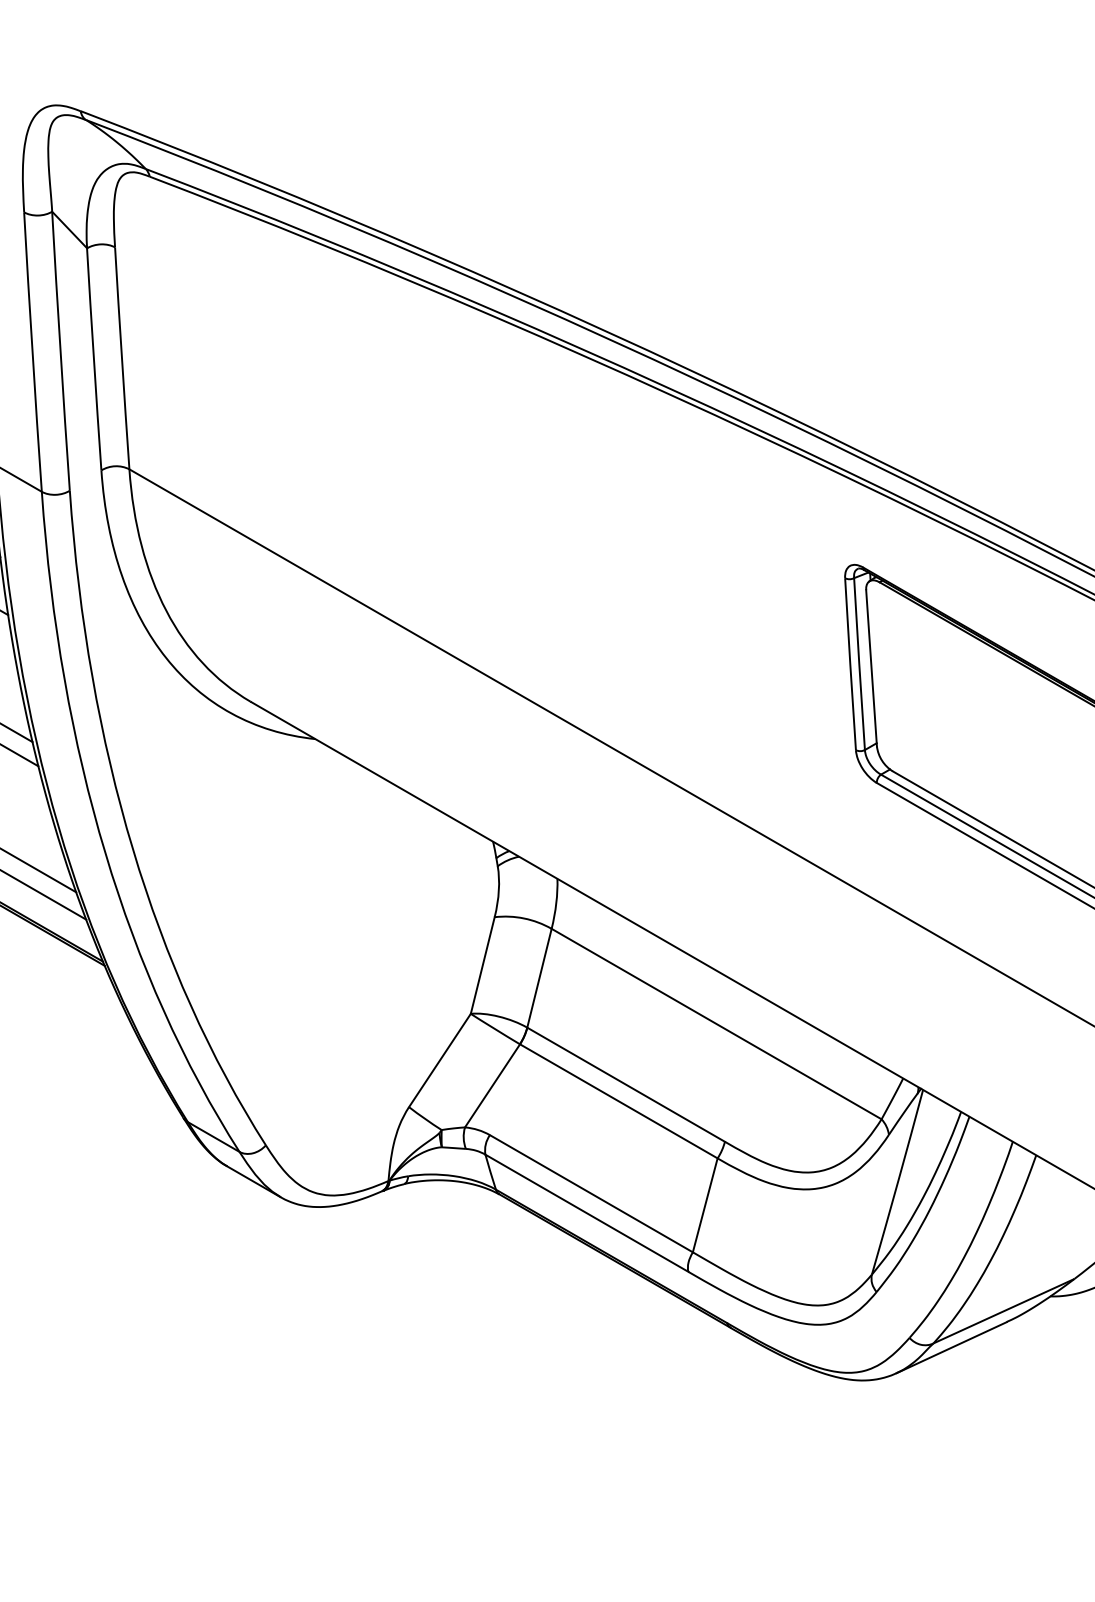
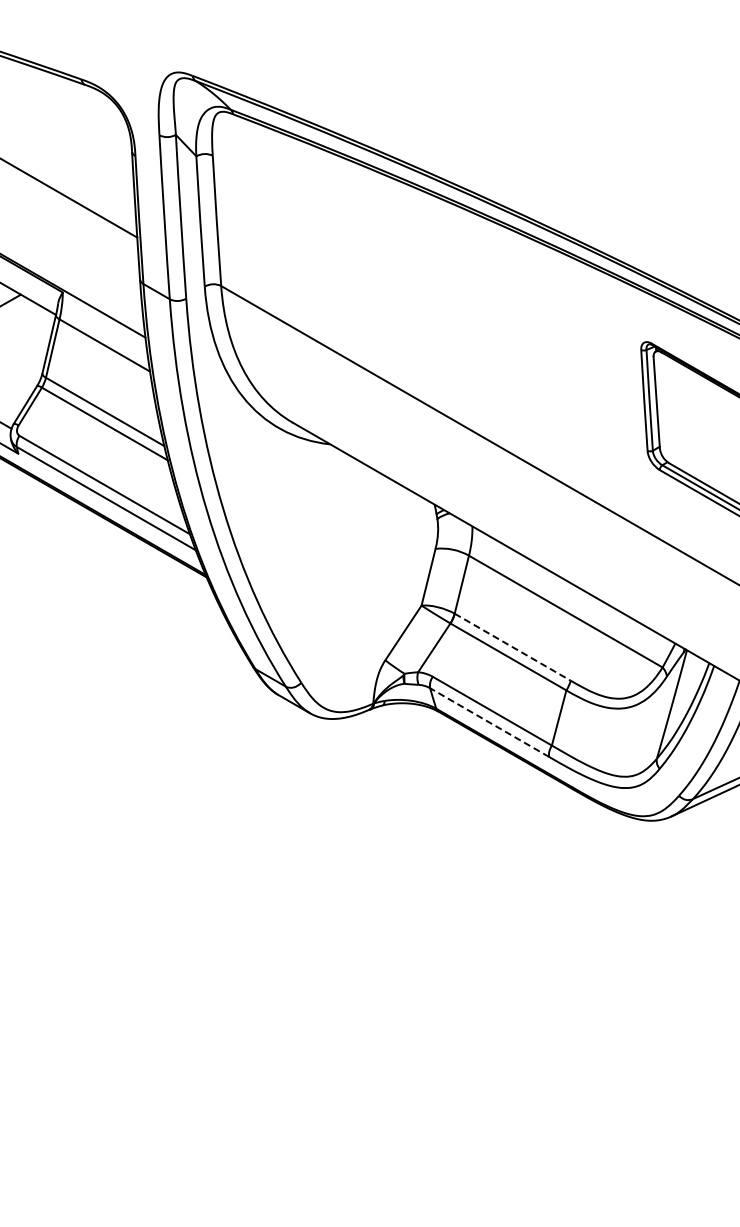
line: (625, 1085) -> (512, 647), solid -> dashed
line: (586, 1213) -> (489, 722), solid -> dashed

